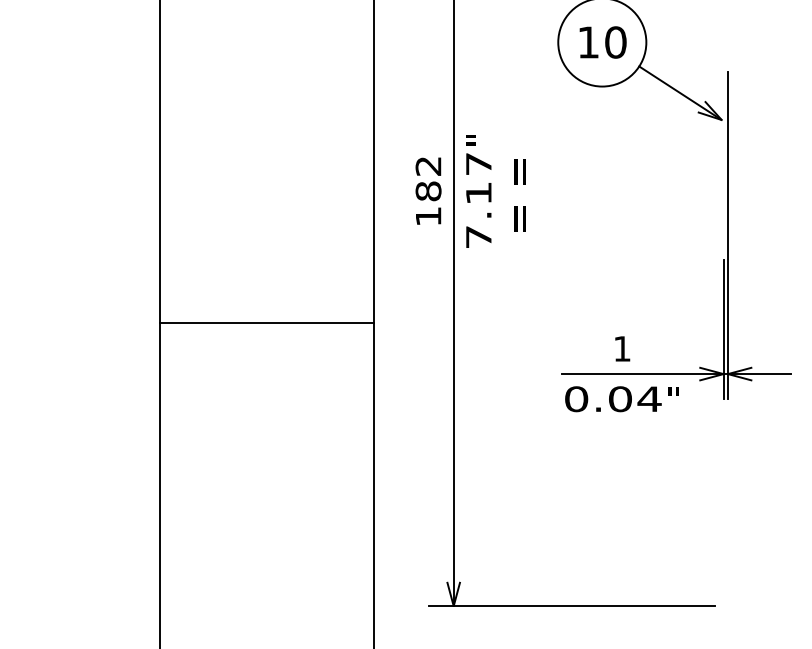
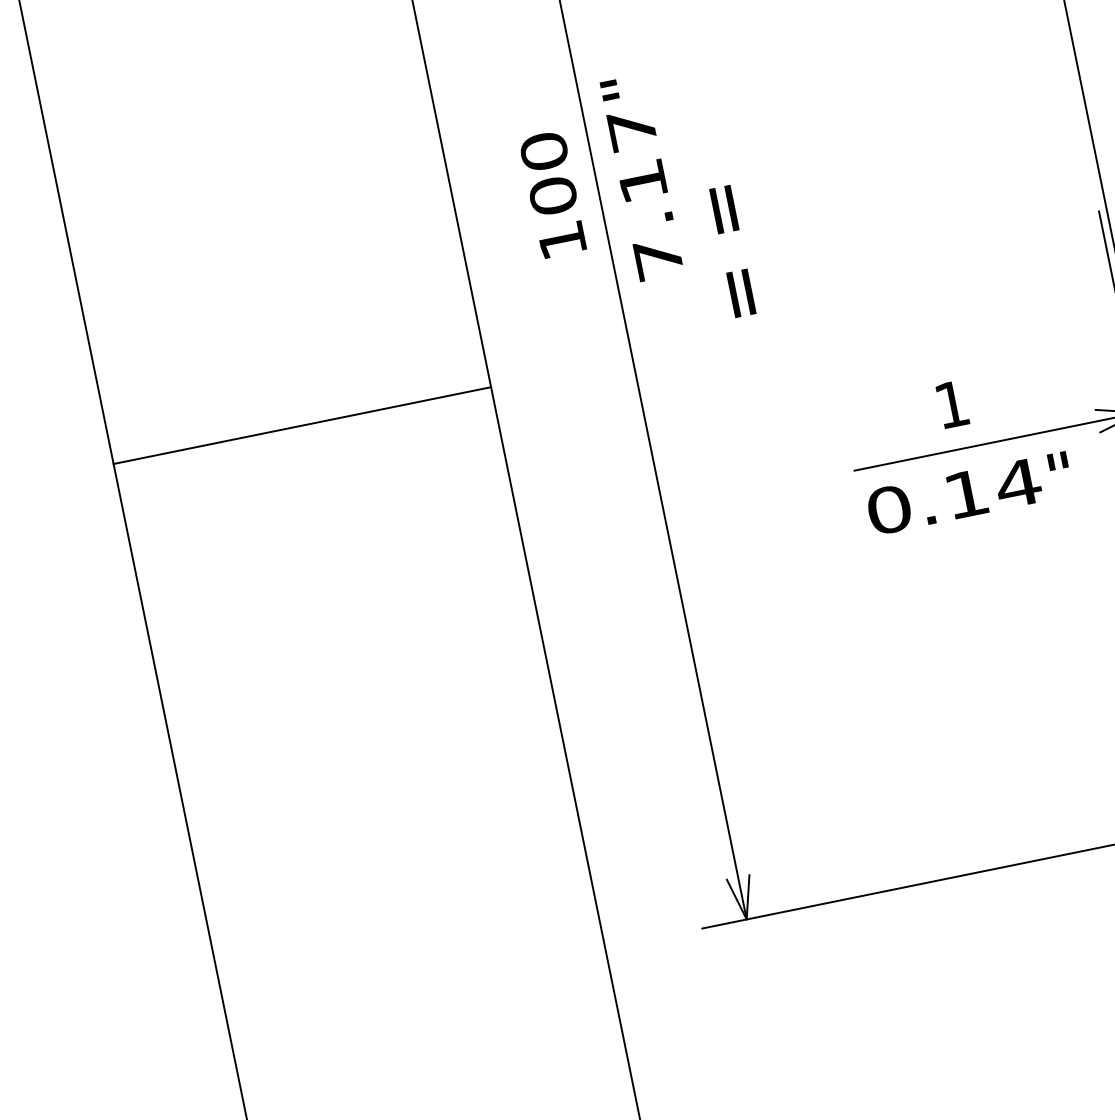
text: (428, 178) -> (548, 173), 182 -> 100
text: (519, 195) -> (731, 251), moved
line: (266, 323) -> (301, 425), moved
text: (620, 399) -> (966, 494), 0.04 -> 0.14

